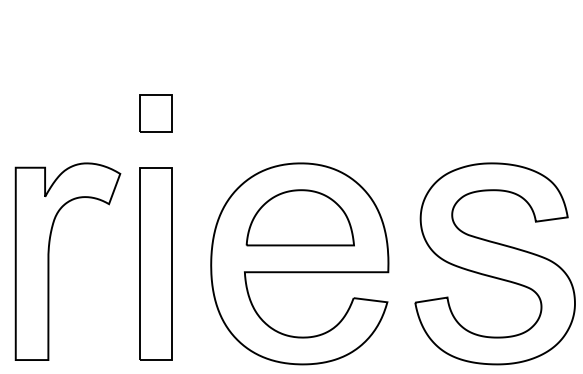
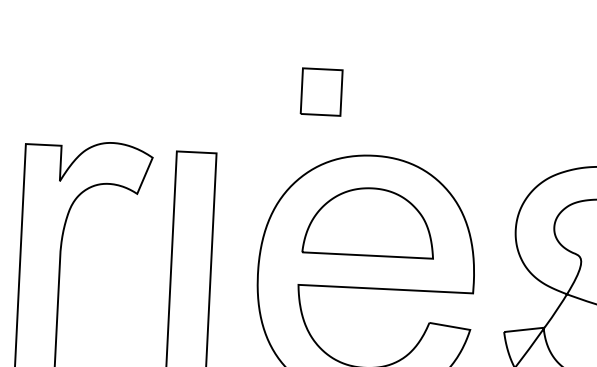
part: (155, 113) -> (320, 92), moved

